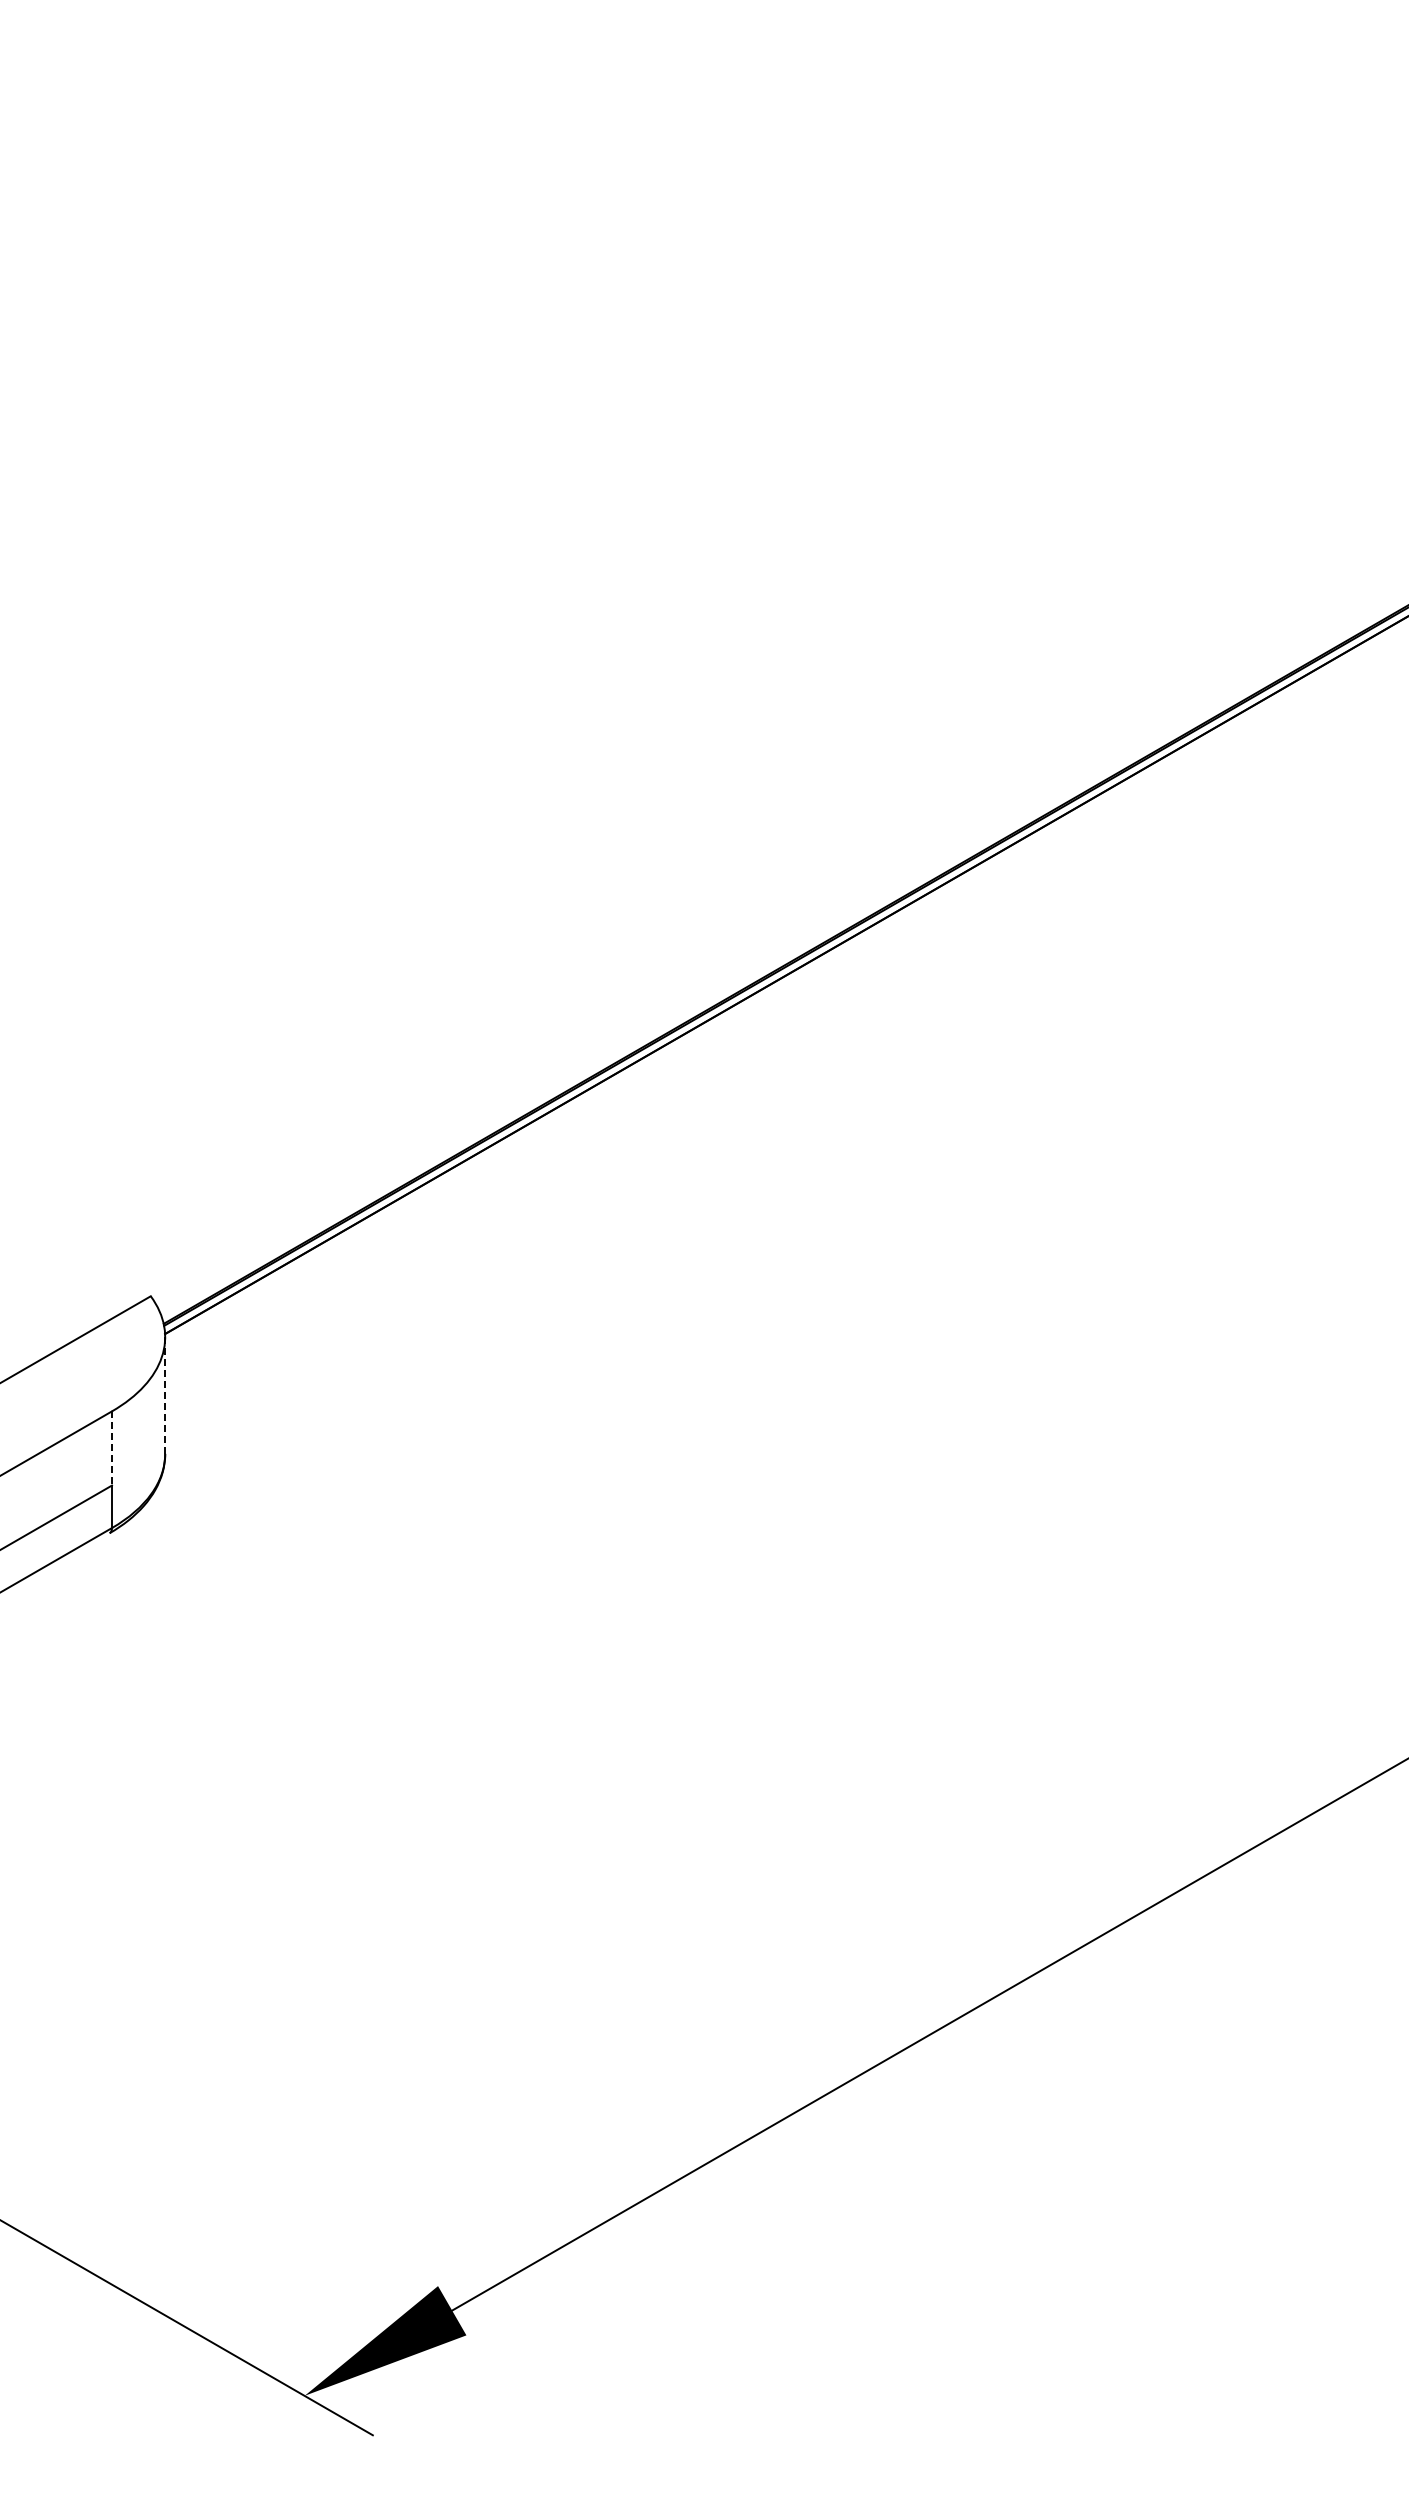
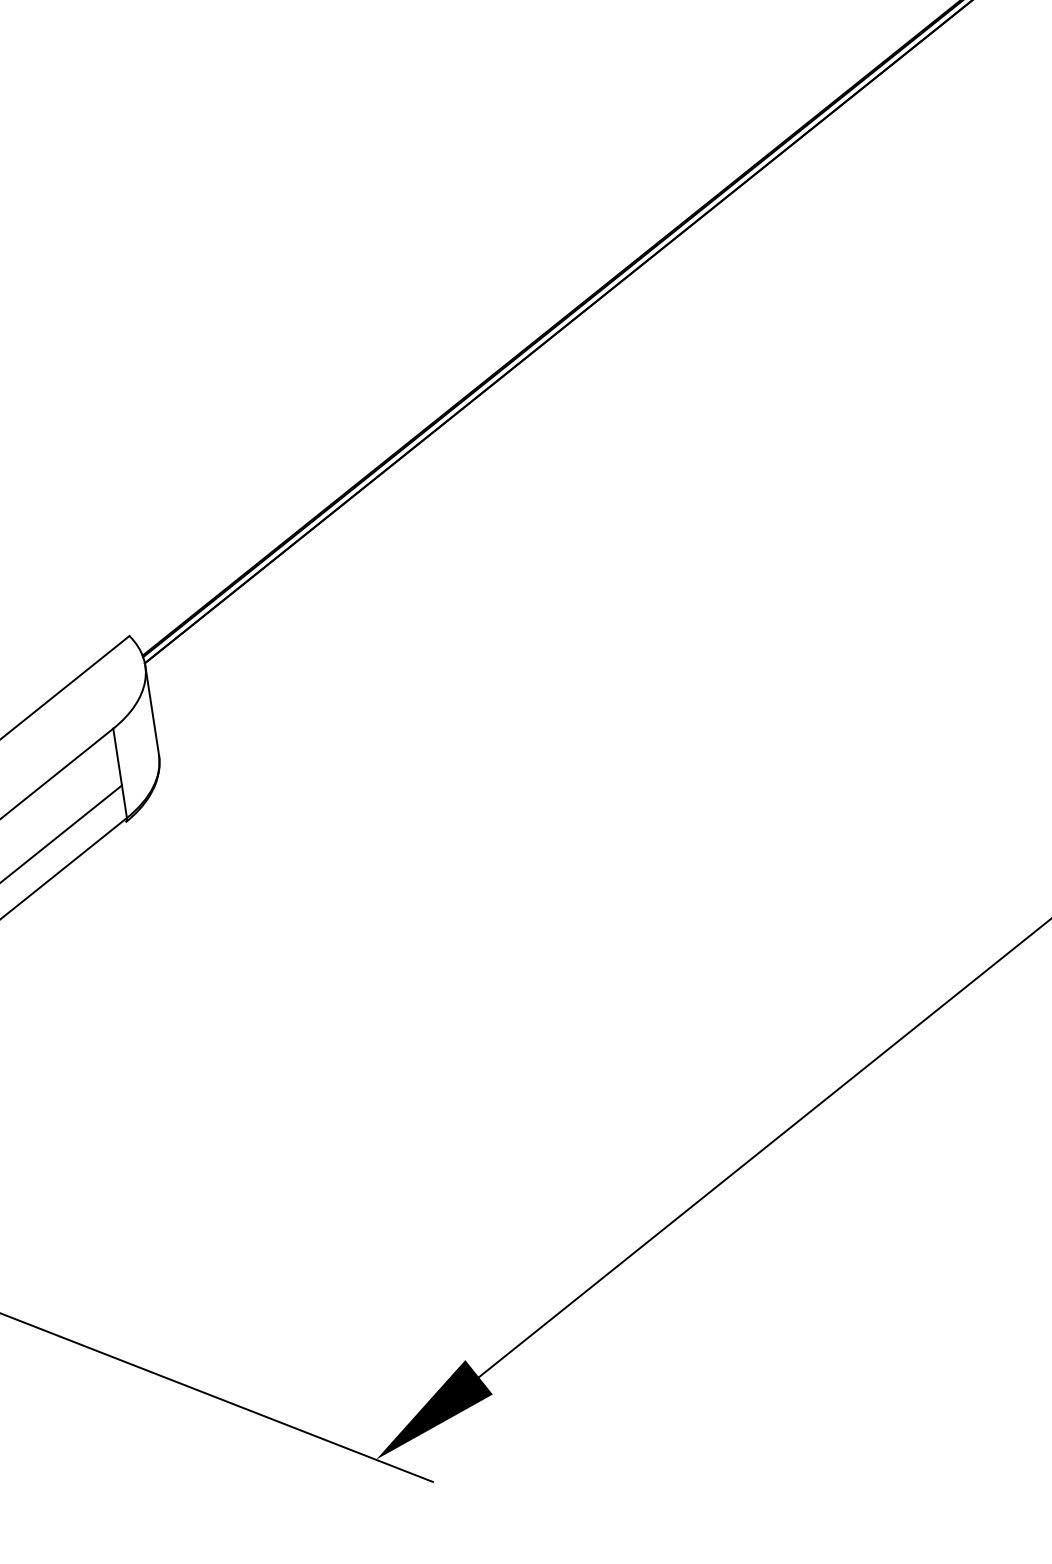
line: (165, 1396) -> (152, 711), dashed -> solid
line: (112, 1448) -> (118, 757), dashed -> solid

